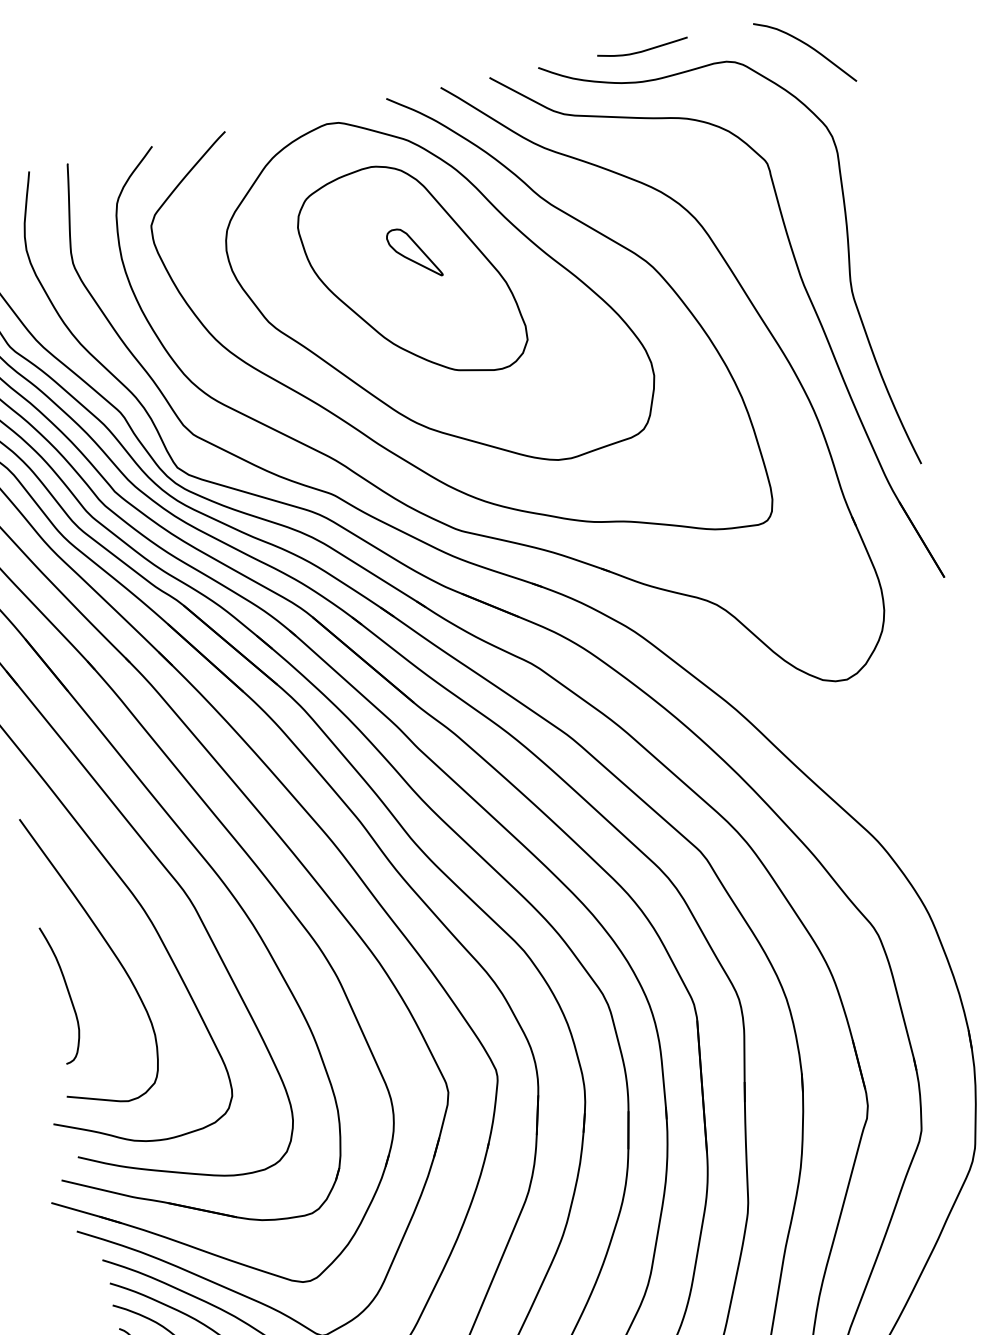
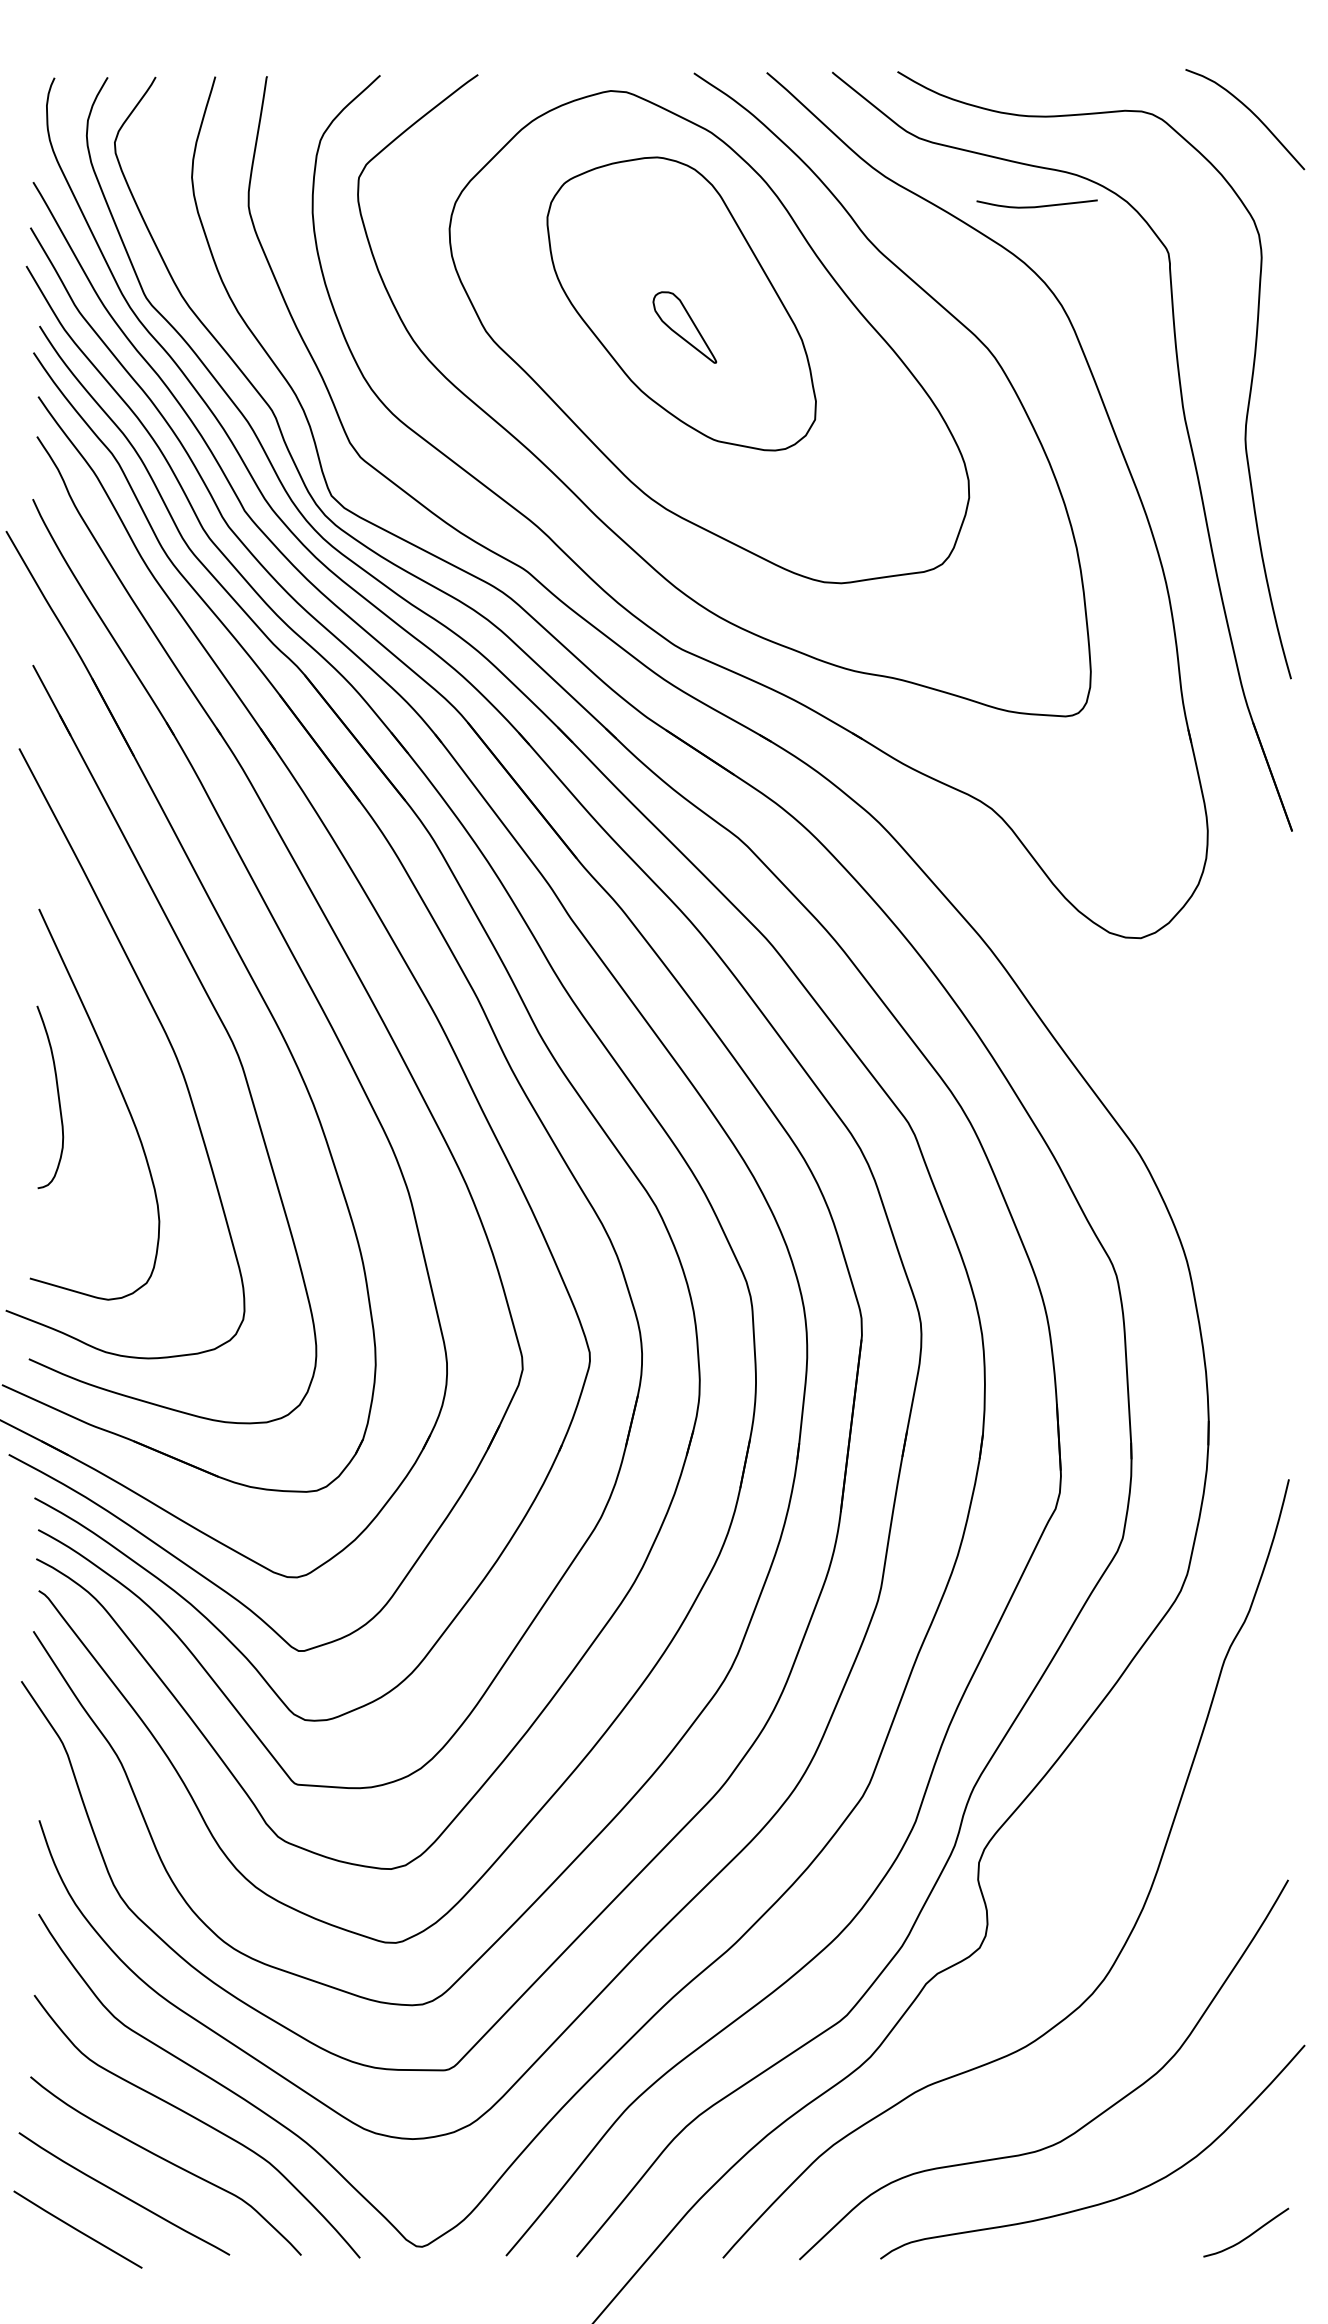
curve: (644, 49) -> (1038, 205), moved
part: (413, 253) -> (684, 327), moved
curve: (67, 992) -> (57, 1096), moved

